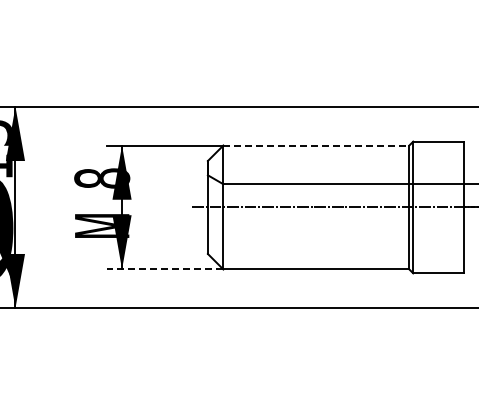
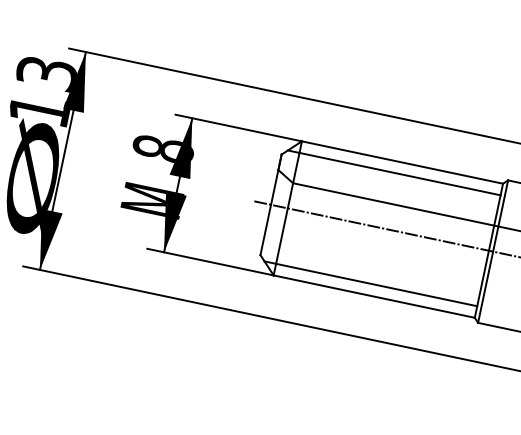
line: (316, 145) -> (402, 162), dashed -> solid
line: (310, 156) -> (393, 173), added
line: (310, 258) -> (370, 283), added
line: (164, 269) -> (209, 262), dashed -> solid

